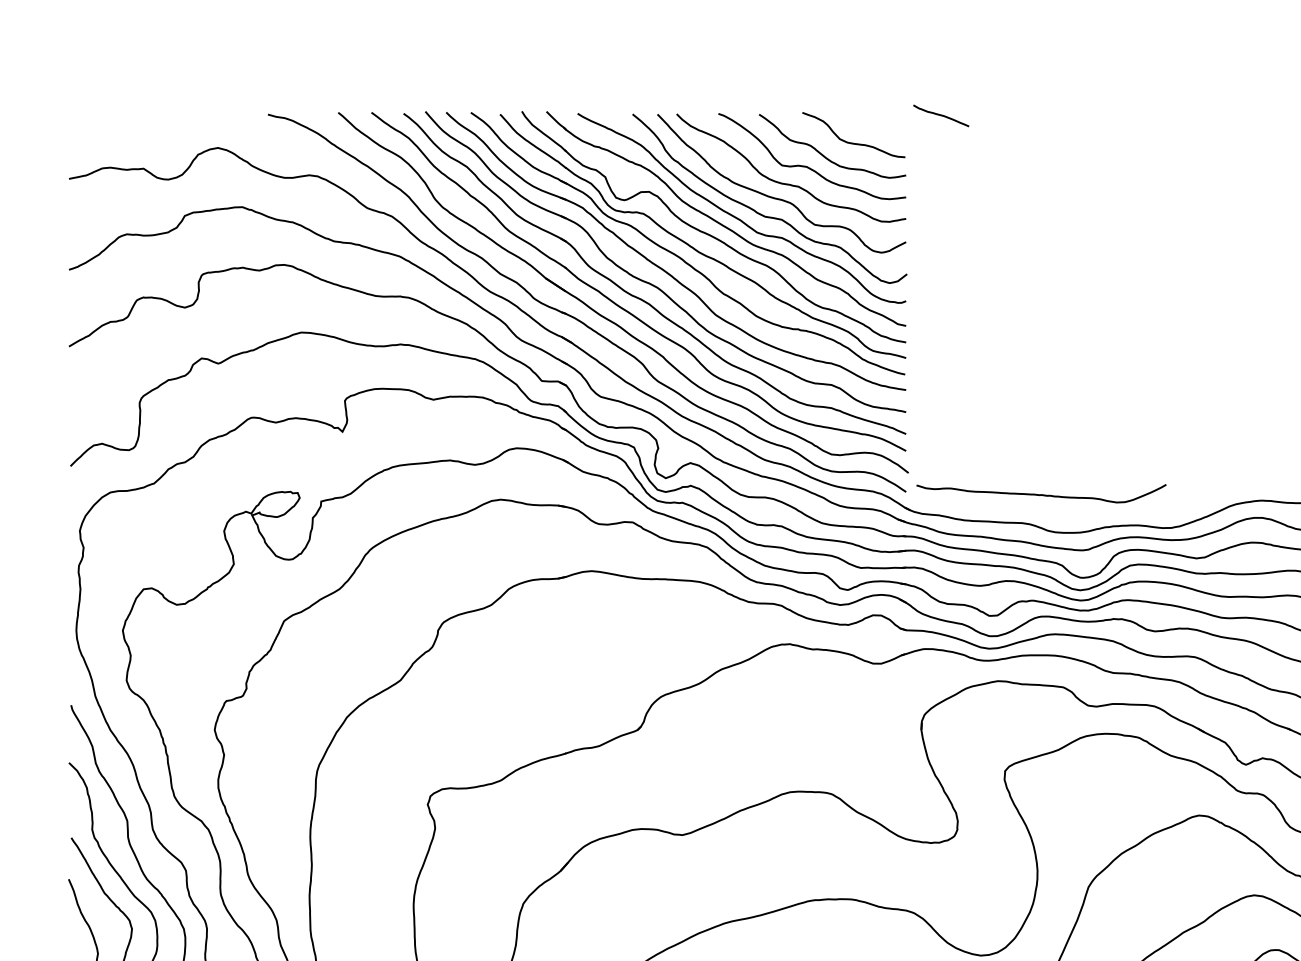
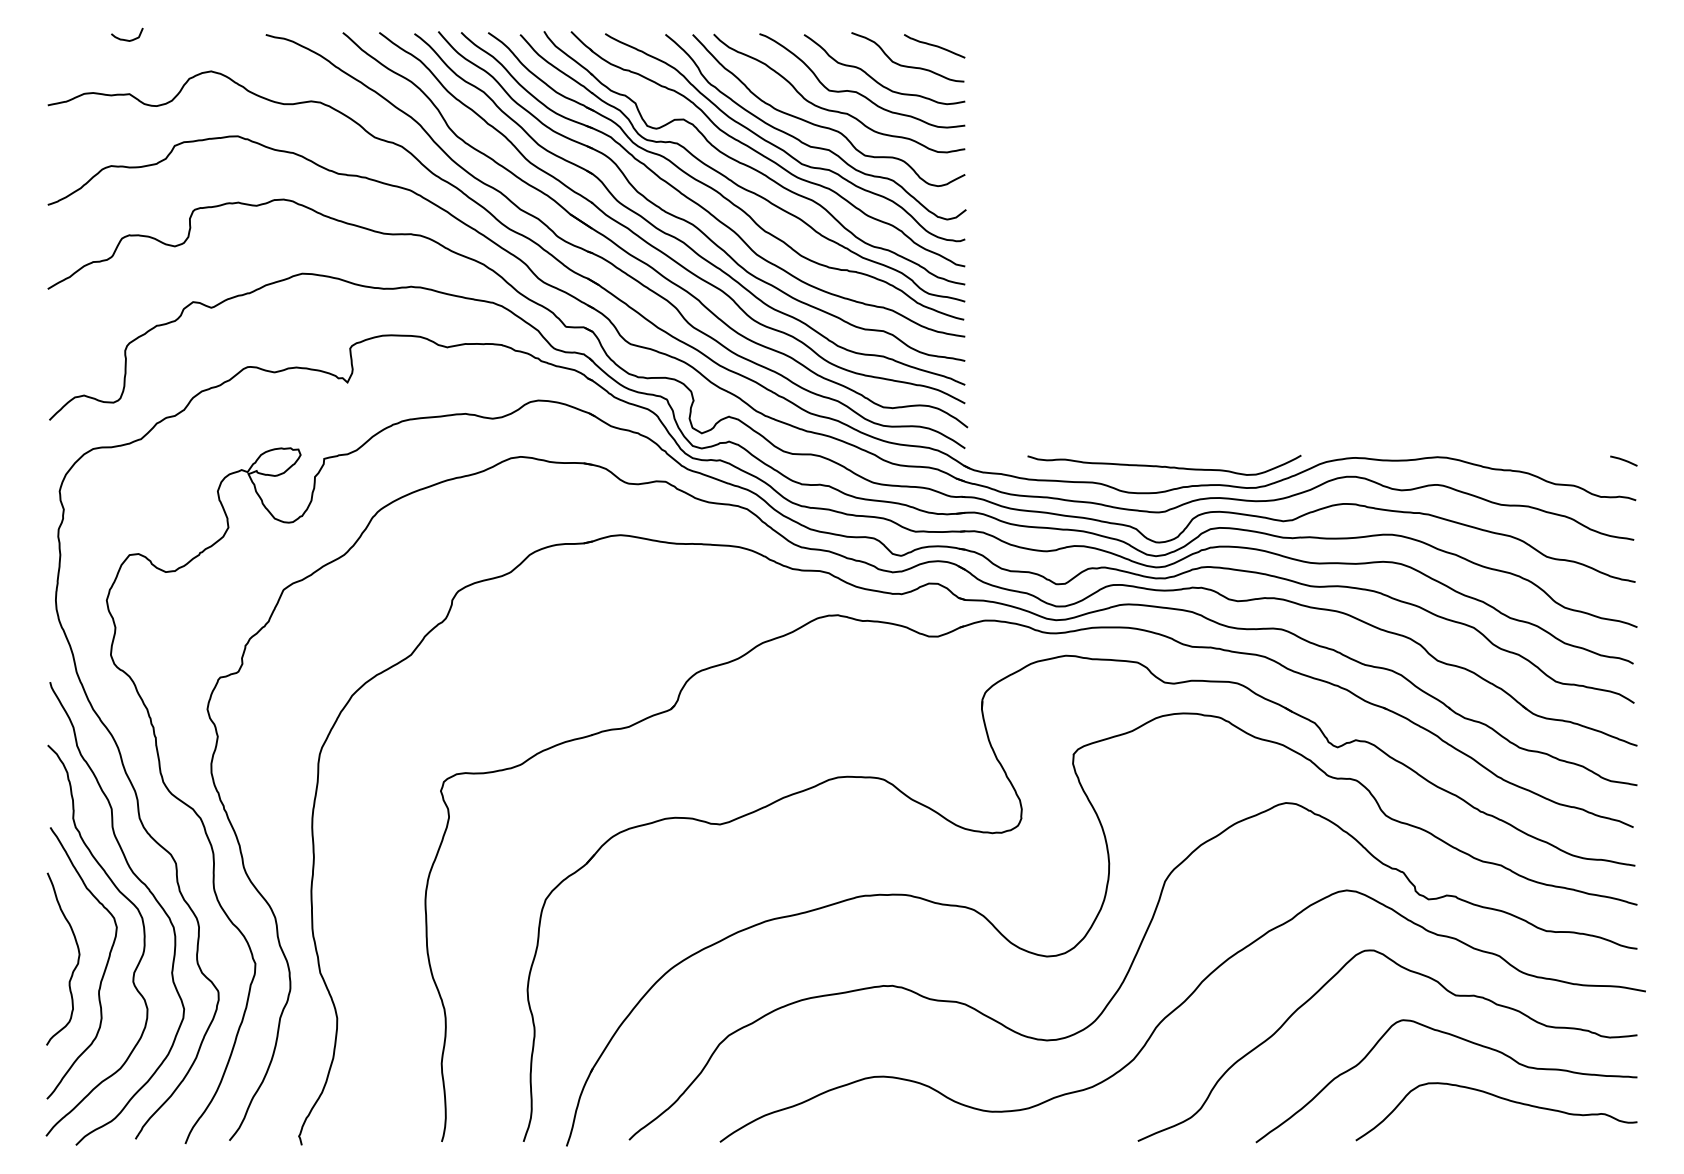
curve: (941, 116) -> (934, 46), moved
curve: (141, 118) -> (127, 39), added
curve: (1041, 493) -> (1164, 465), moved

